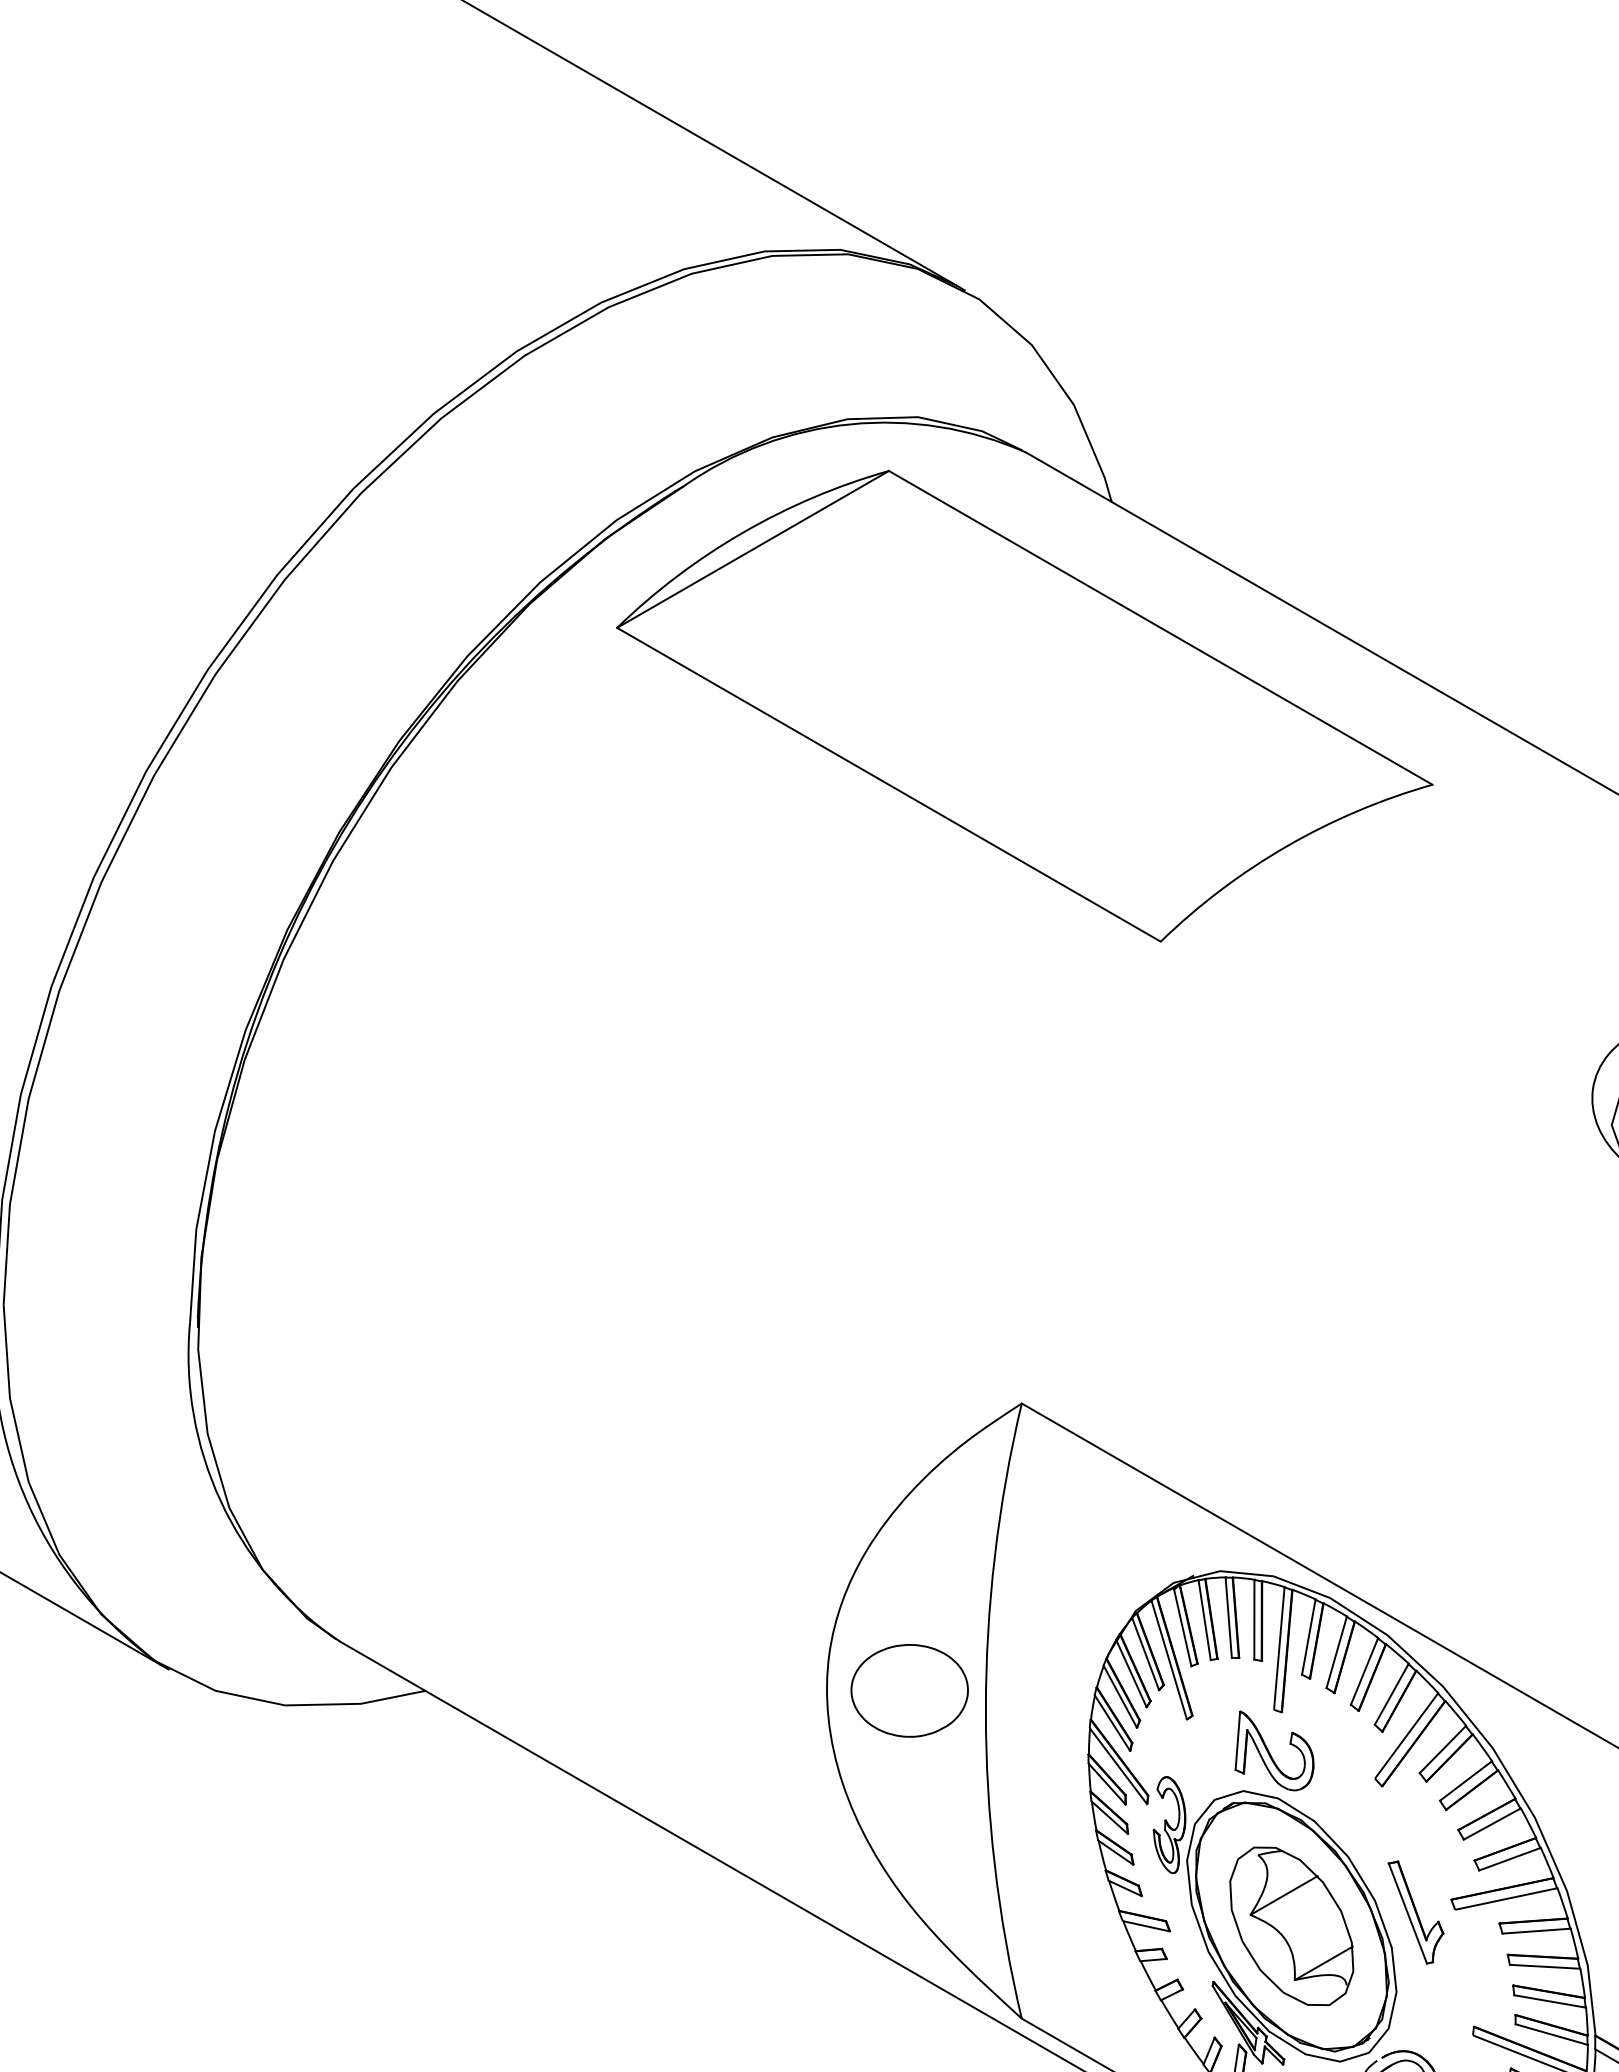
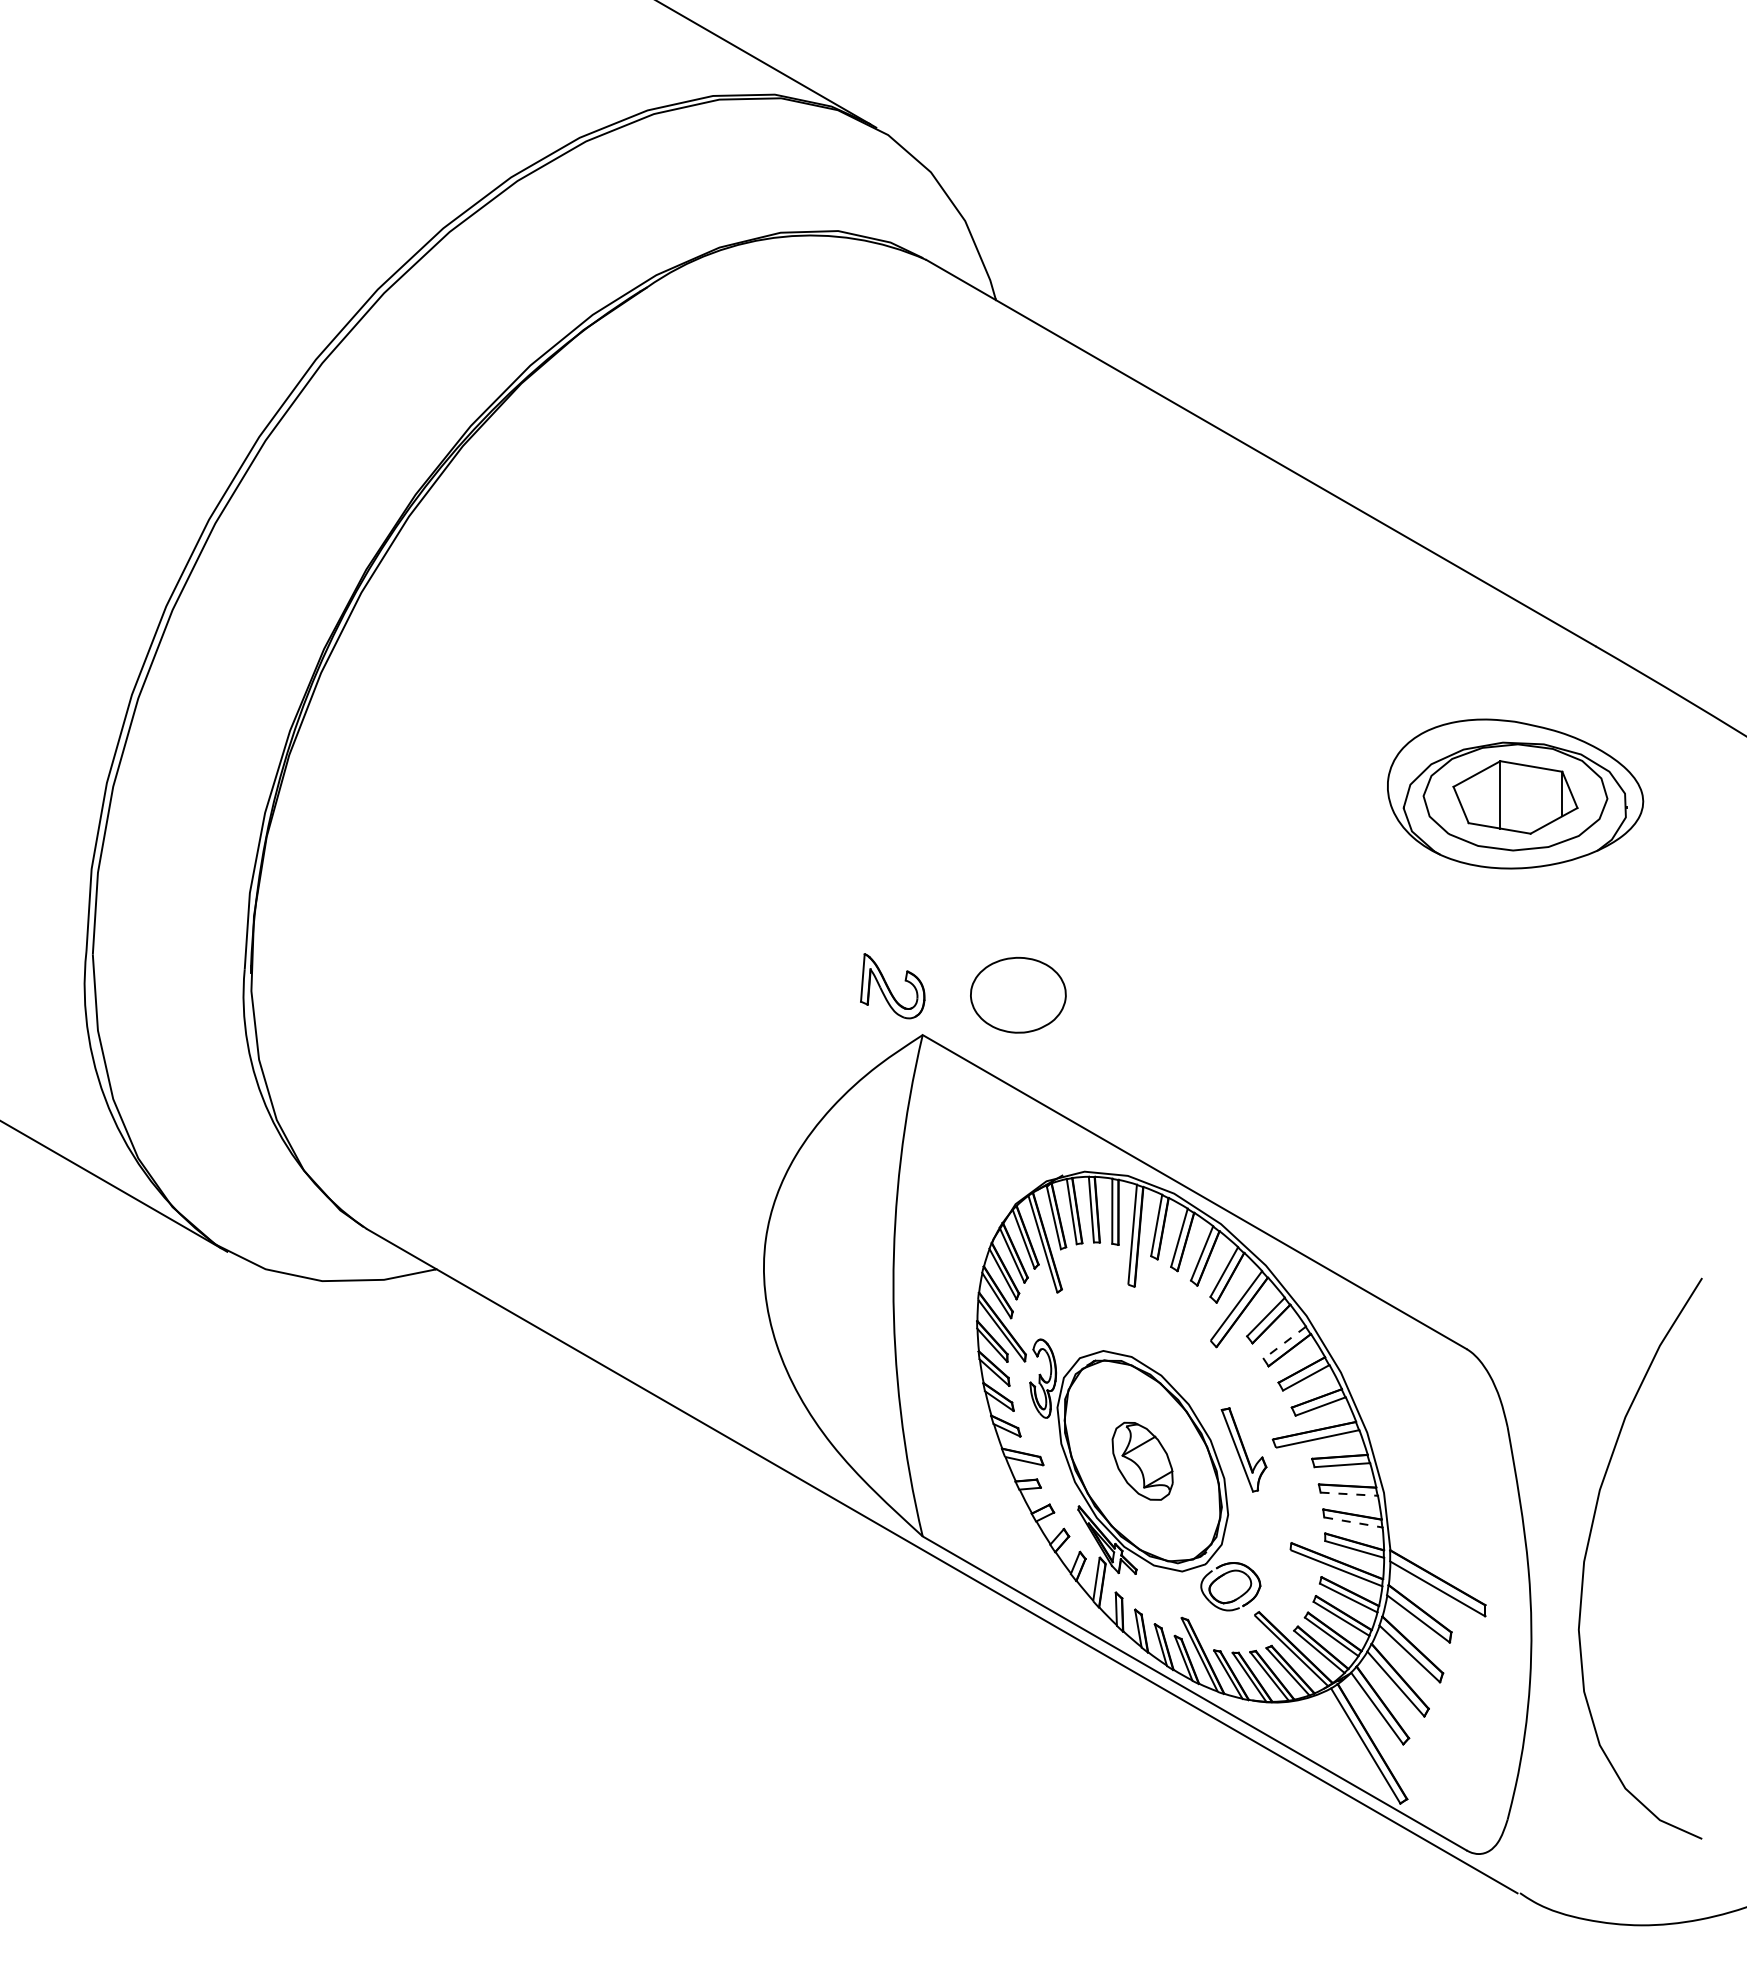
part: (1023, 706) -> (924, 466), removed
part: (909, 1689) -> (1018, 994), moved
part: (1274, 1751) -> (892, 986), moved
line: (1465, 1781) -> (1284, 1343), solid -> dashed
part: (1291, 1926) -> (1142, 1461), size x0.6
line: (1545, 1967) -> (1349, 1494), solid -> dashed
line: (1550, 2001) -> (1353, 1522), solid -> dashed

